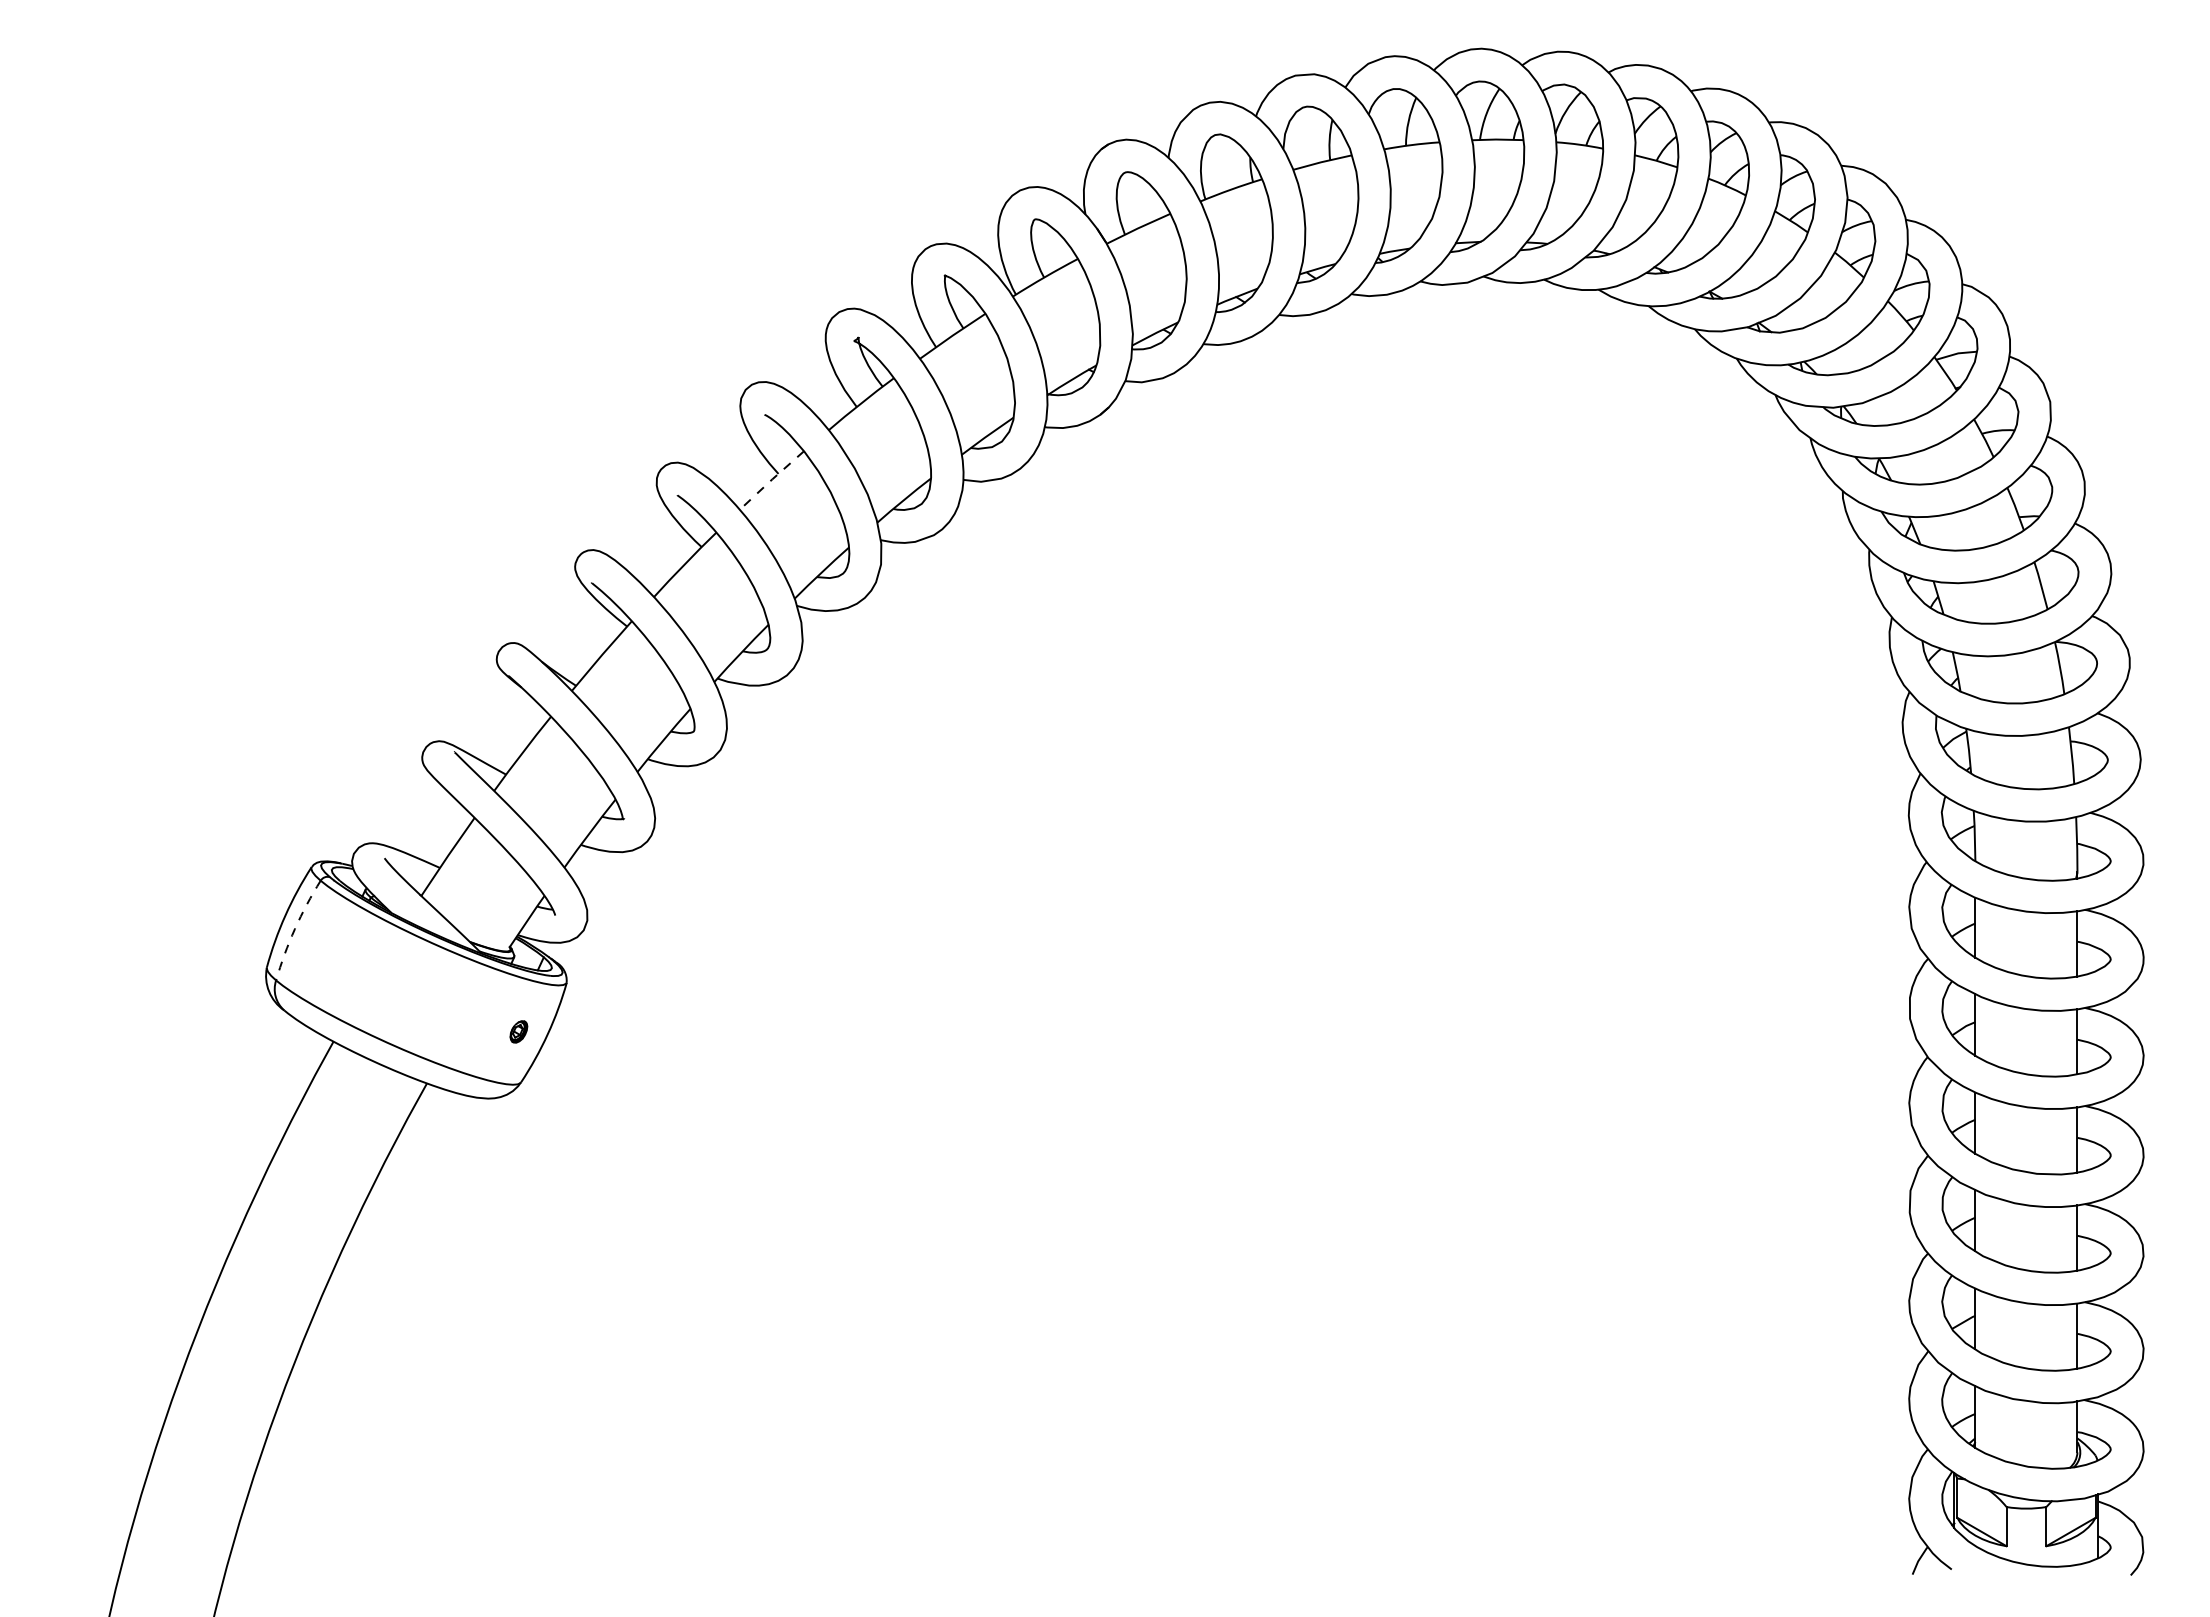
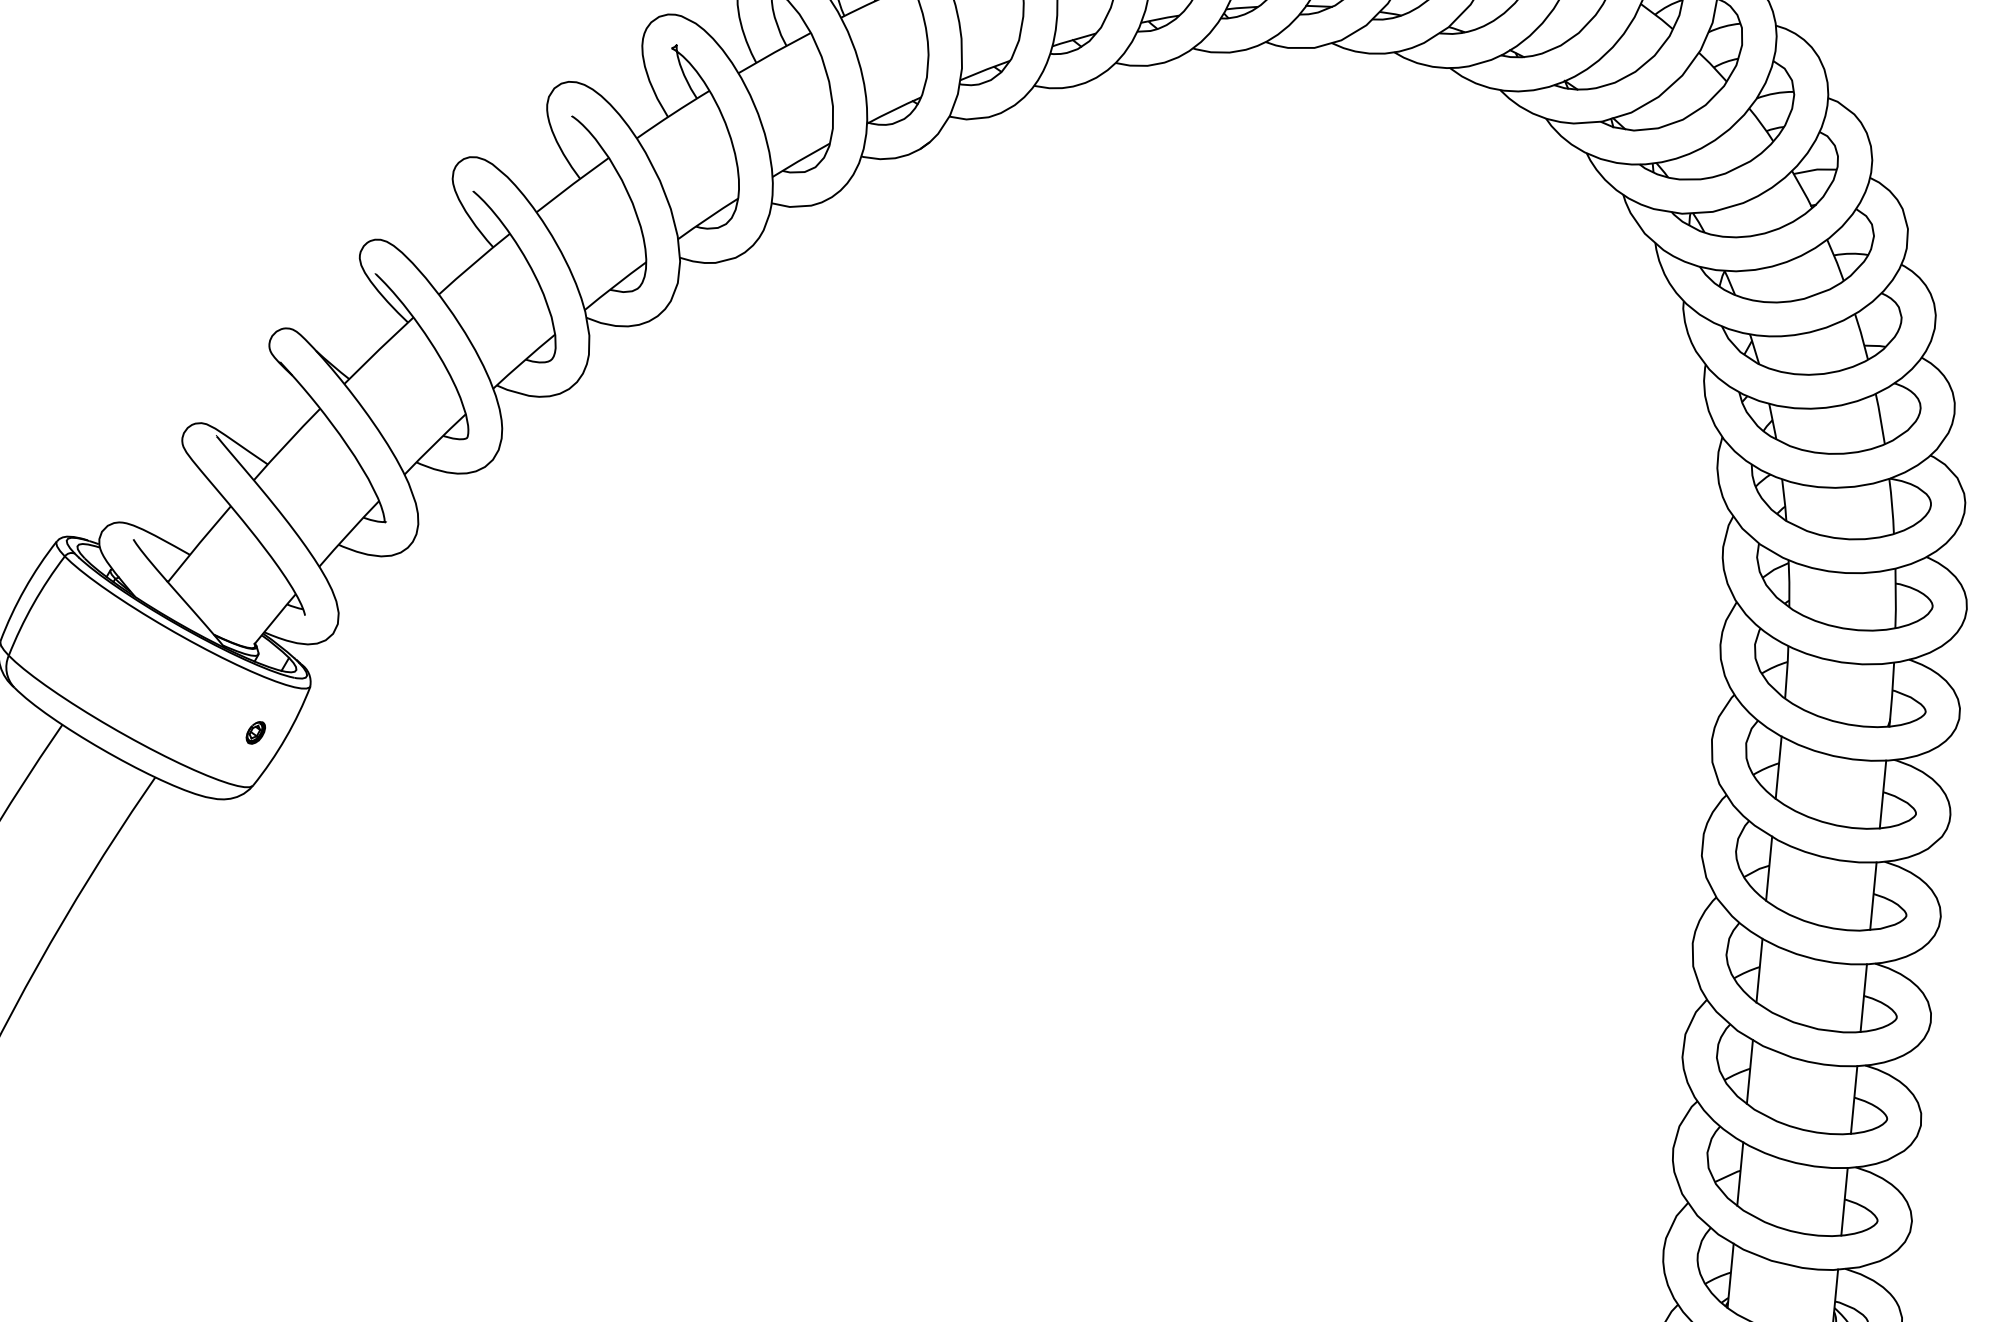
line: (771, 479) -> (572, 184), dashed -> solid
arc: (294, 929) -> (32, 604), dashed -> solid

